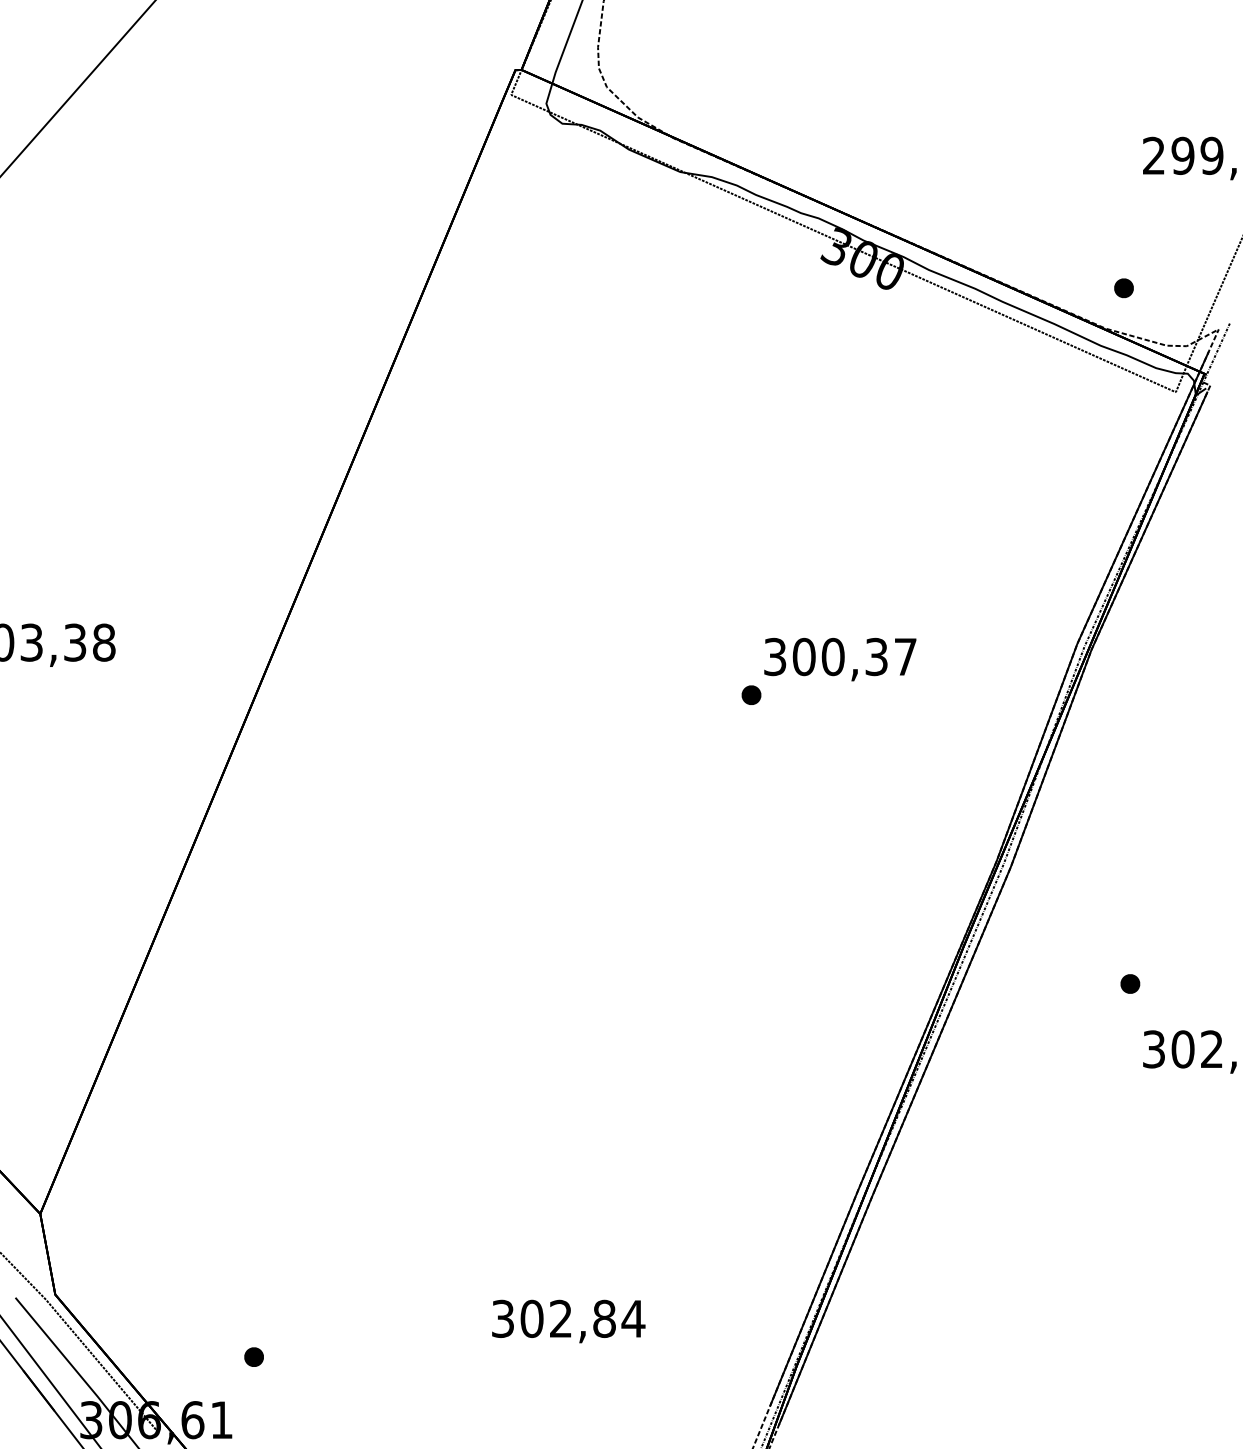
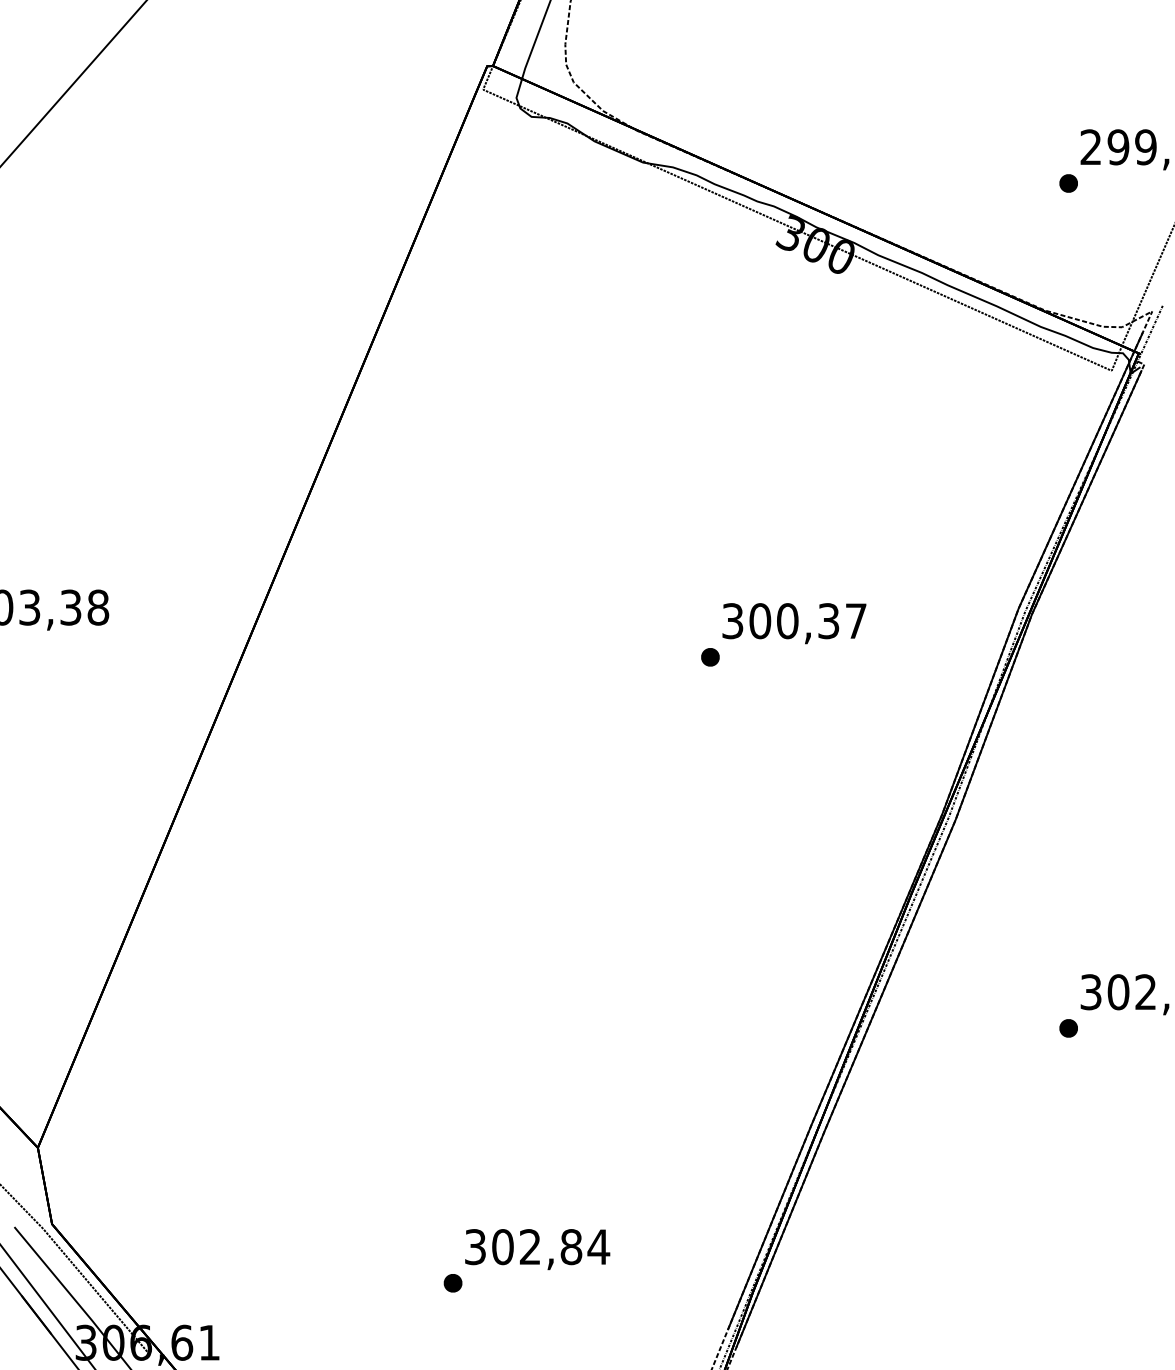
part: (1123, 288) -> (1068, 183), moved
part: (1130, 984) -> (1068, 1028), moved
part: (253, 1357) -> (452, 1283), moved

